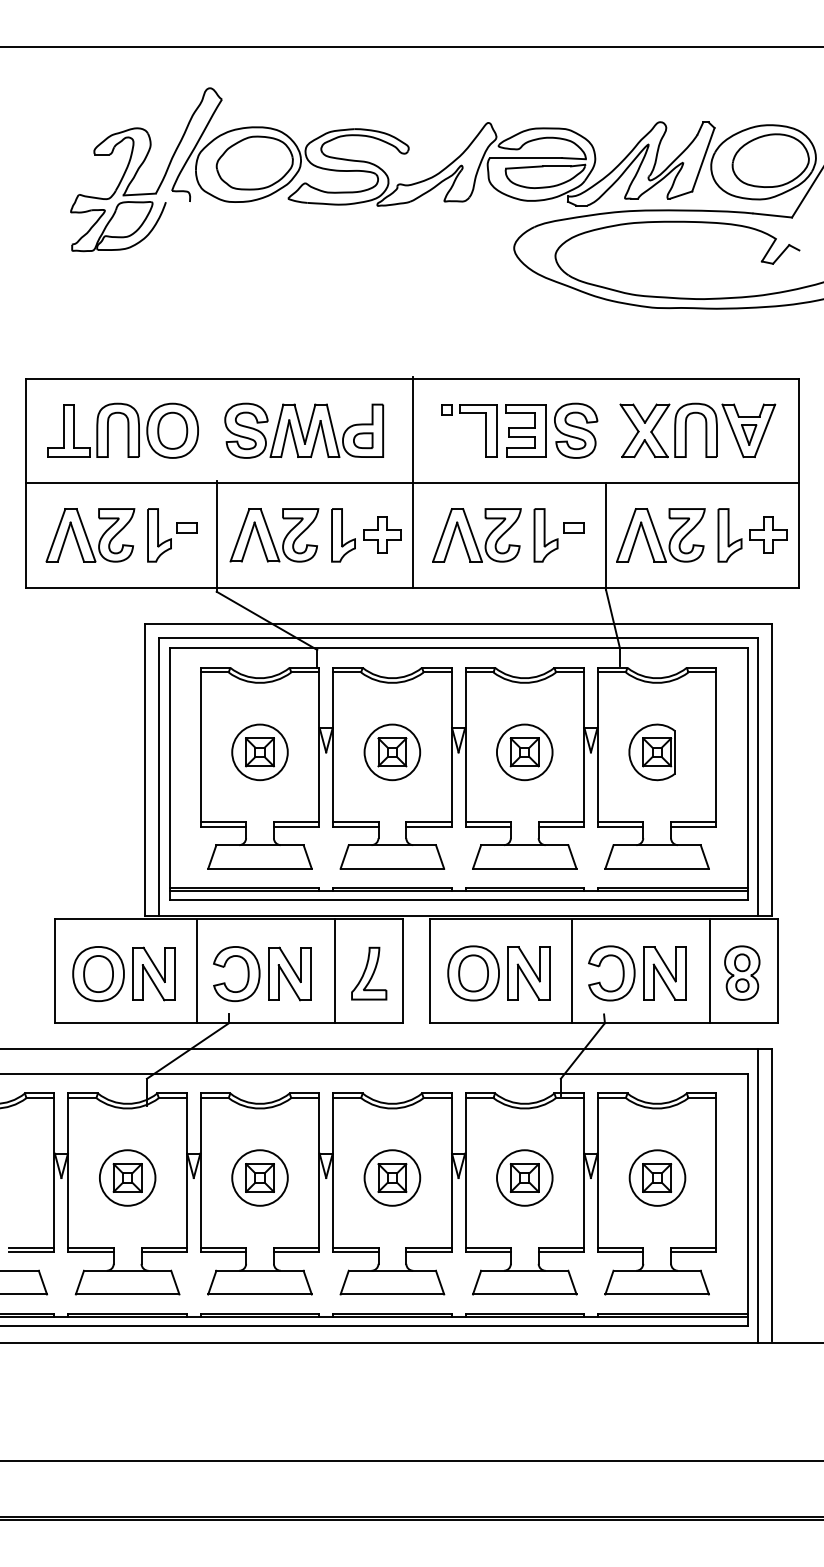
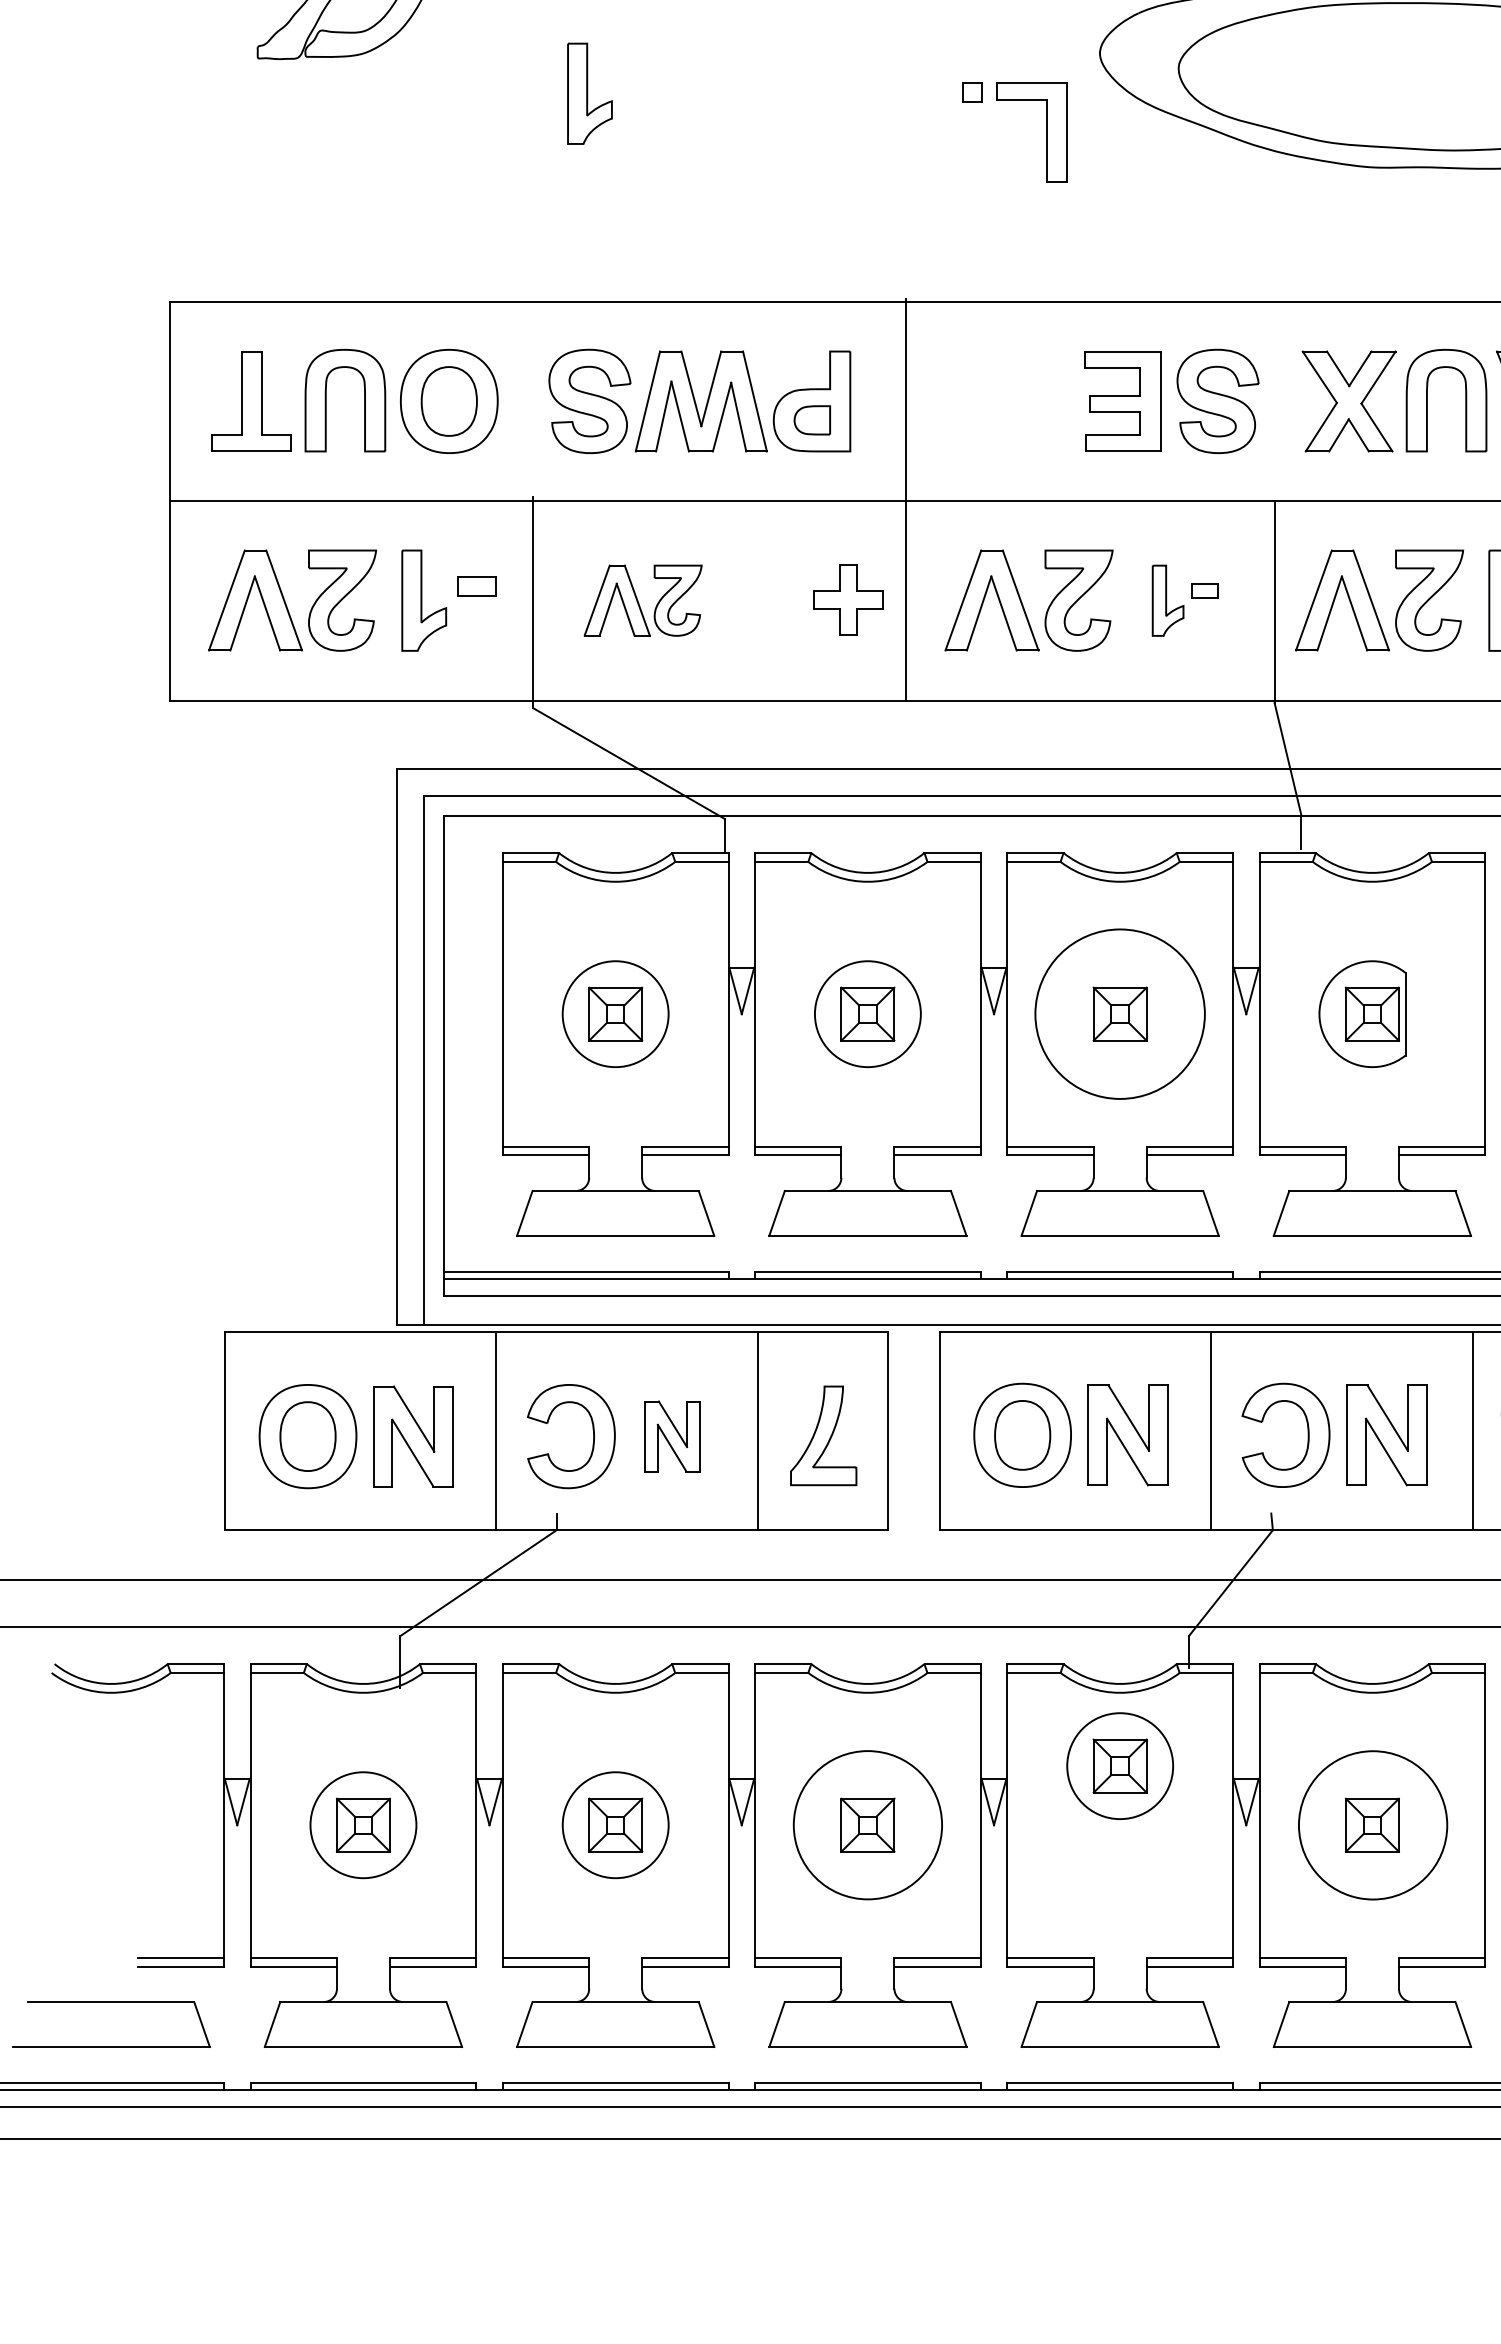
part: (485, 430) -> (1045, 132), moved
part: (274, 535) -> (643, 600), size x0.7
part: (343, 535) -> (589, 94), moved
part: (558, 535) -> (1184, 600), size x0.7
circle: (524, 752) -> (1119, 1014), size x1.6
part: (289, 973) -> (671, 1435), size x0.7
circle: (392, 1177) -> (868, 1824), size x1.4
part: (524, 1177) -> (1119, 1765), moved
circle: (657, 1177) -> (1373, 1824), size x1.4

